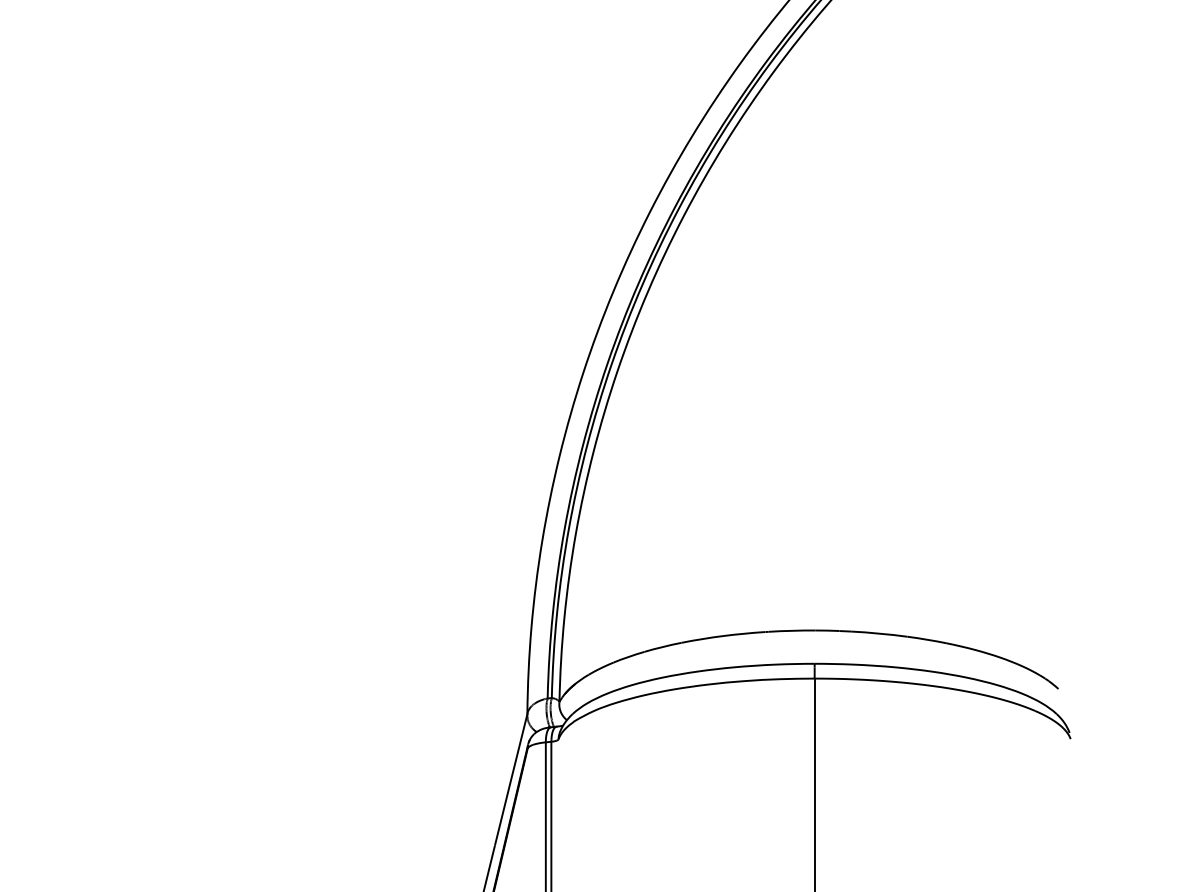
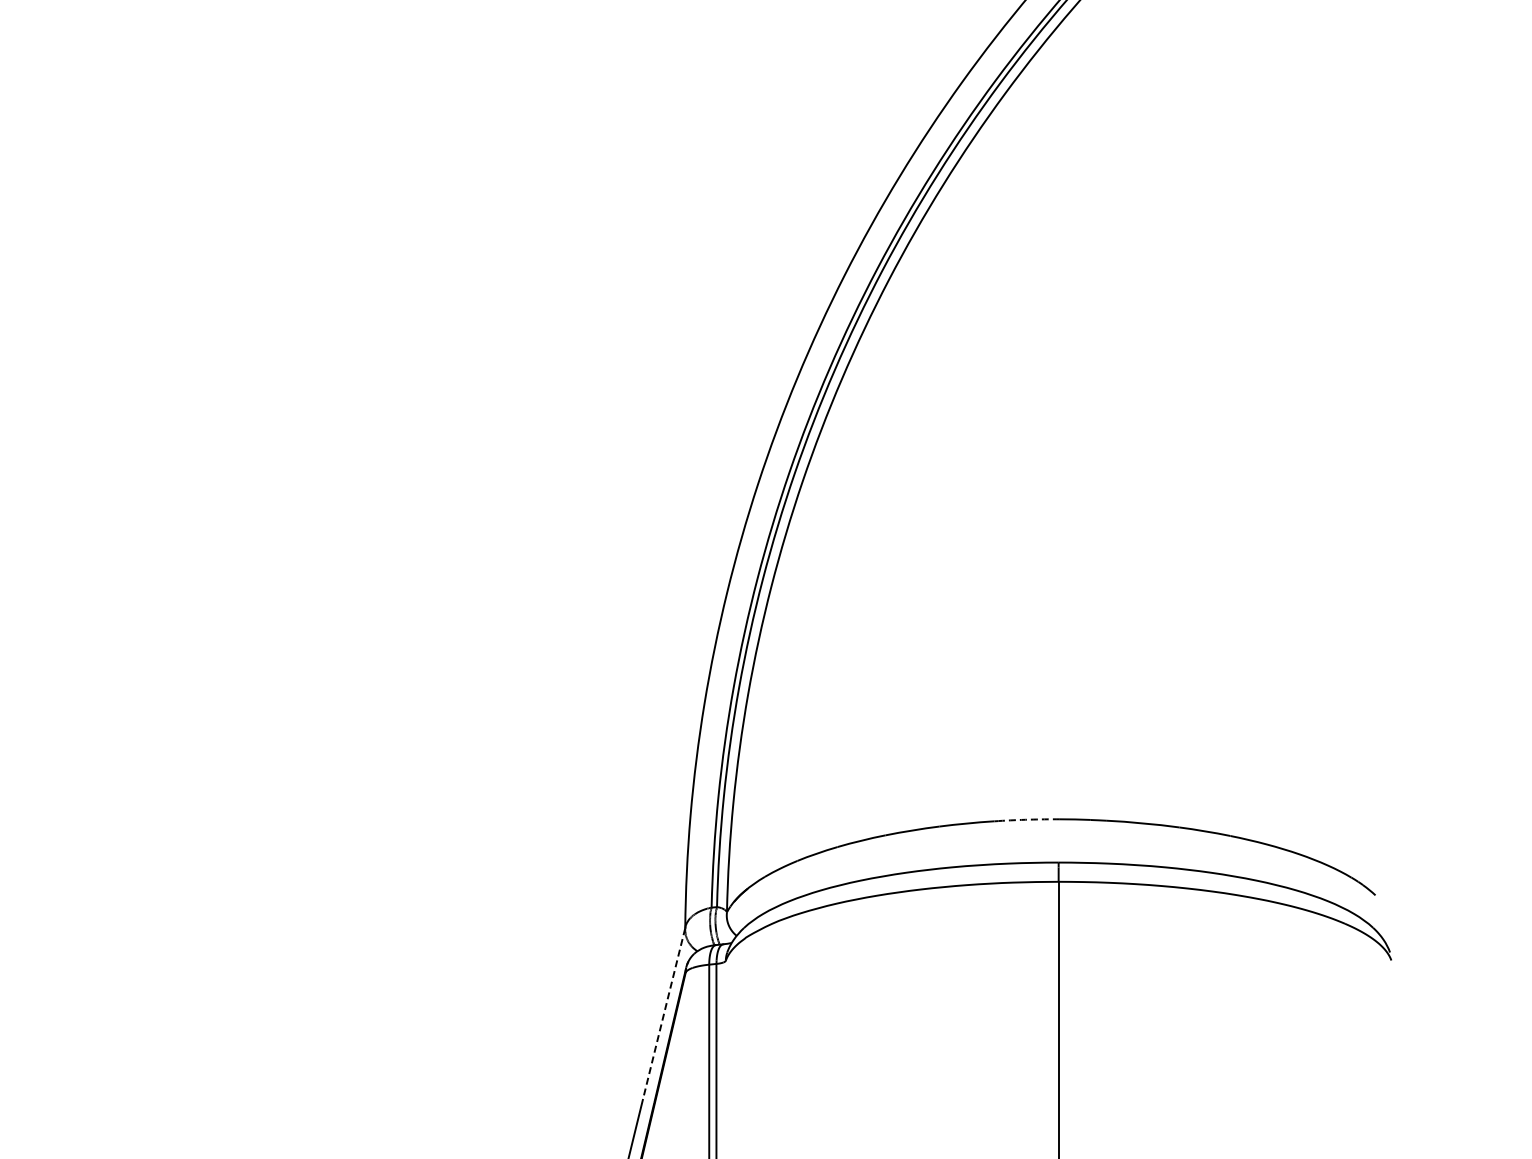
arc: (792, 630) -> (1029, 819), solid -> dashed
arc: (511, 779) -> (664, 1013), solid -> dashed

